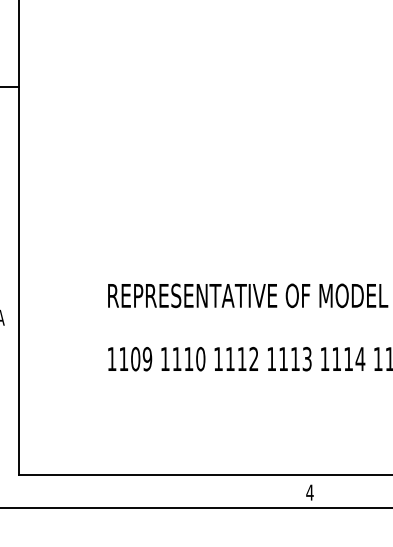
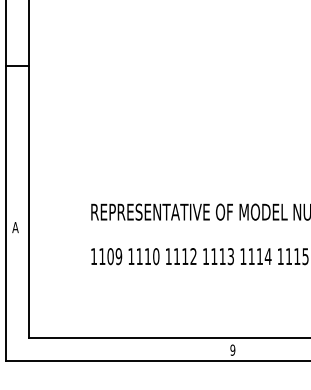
text: (309, 491) -> (232, 349), 4 -> 9

